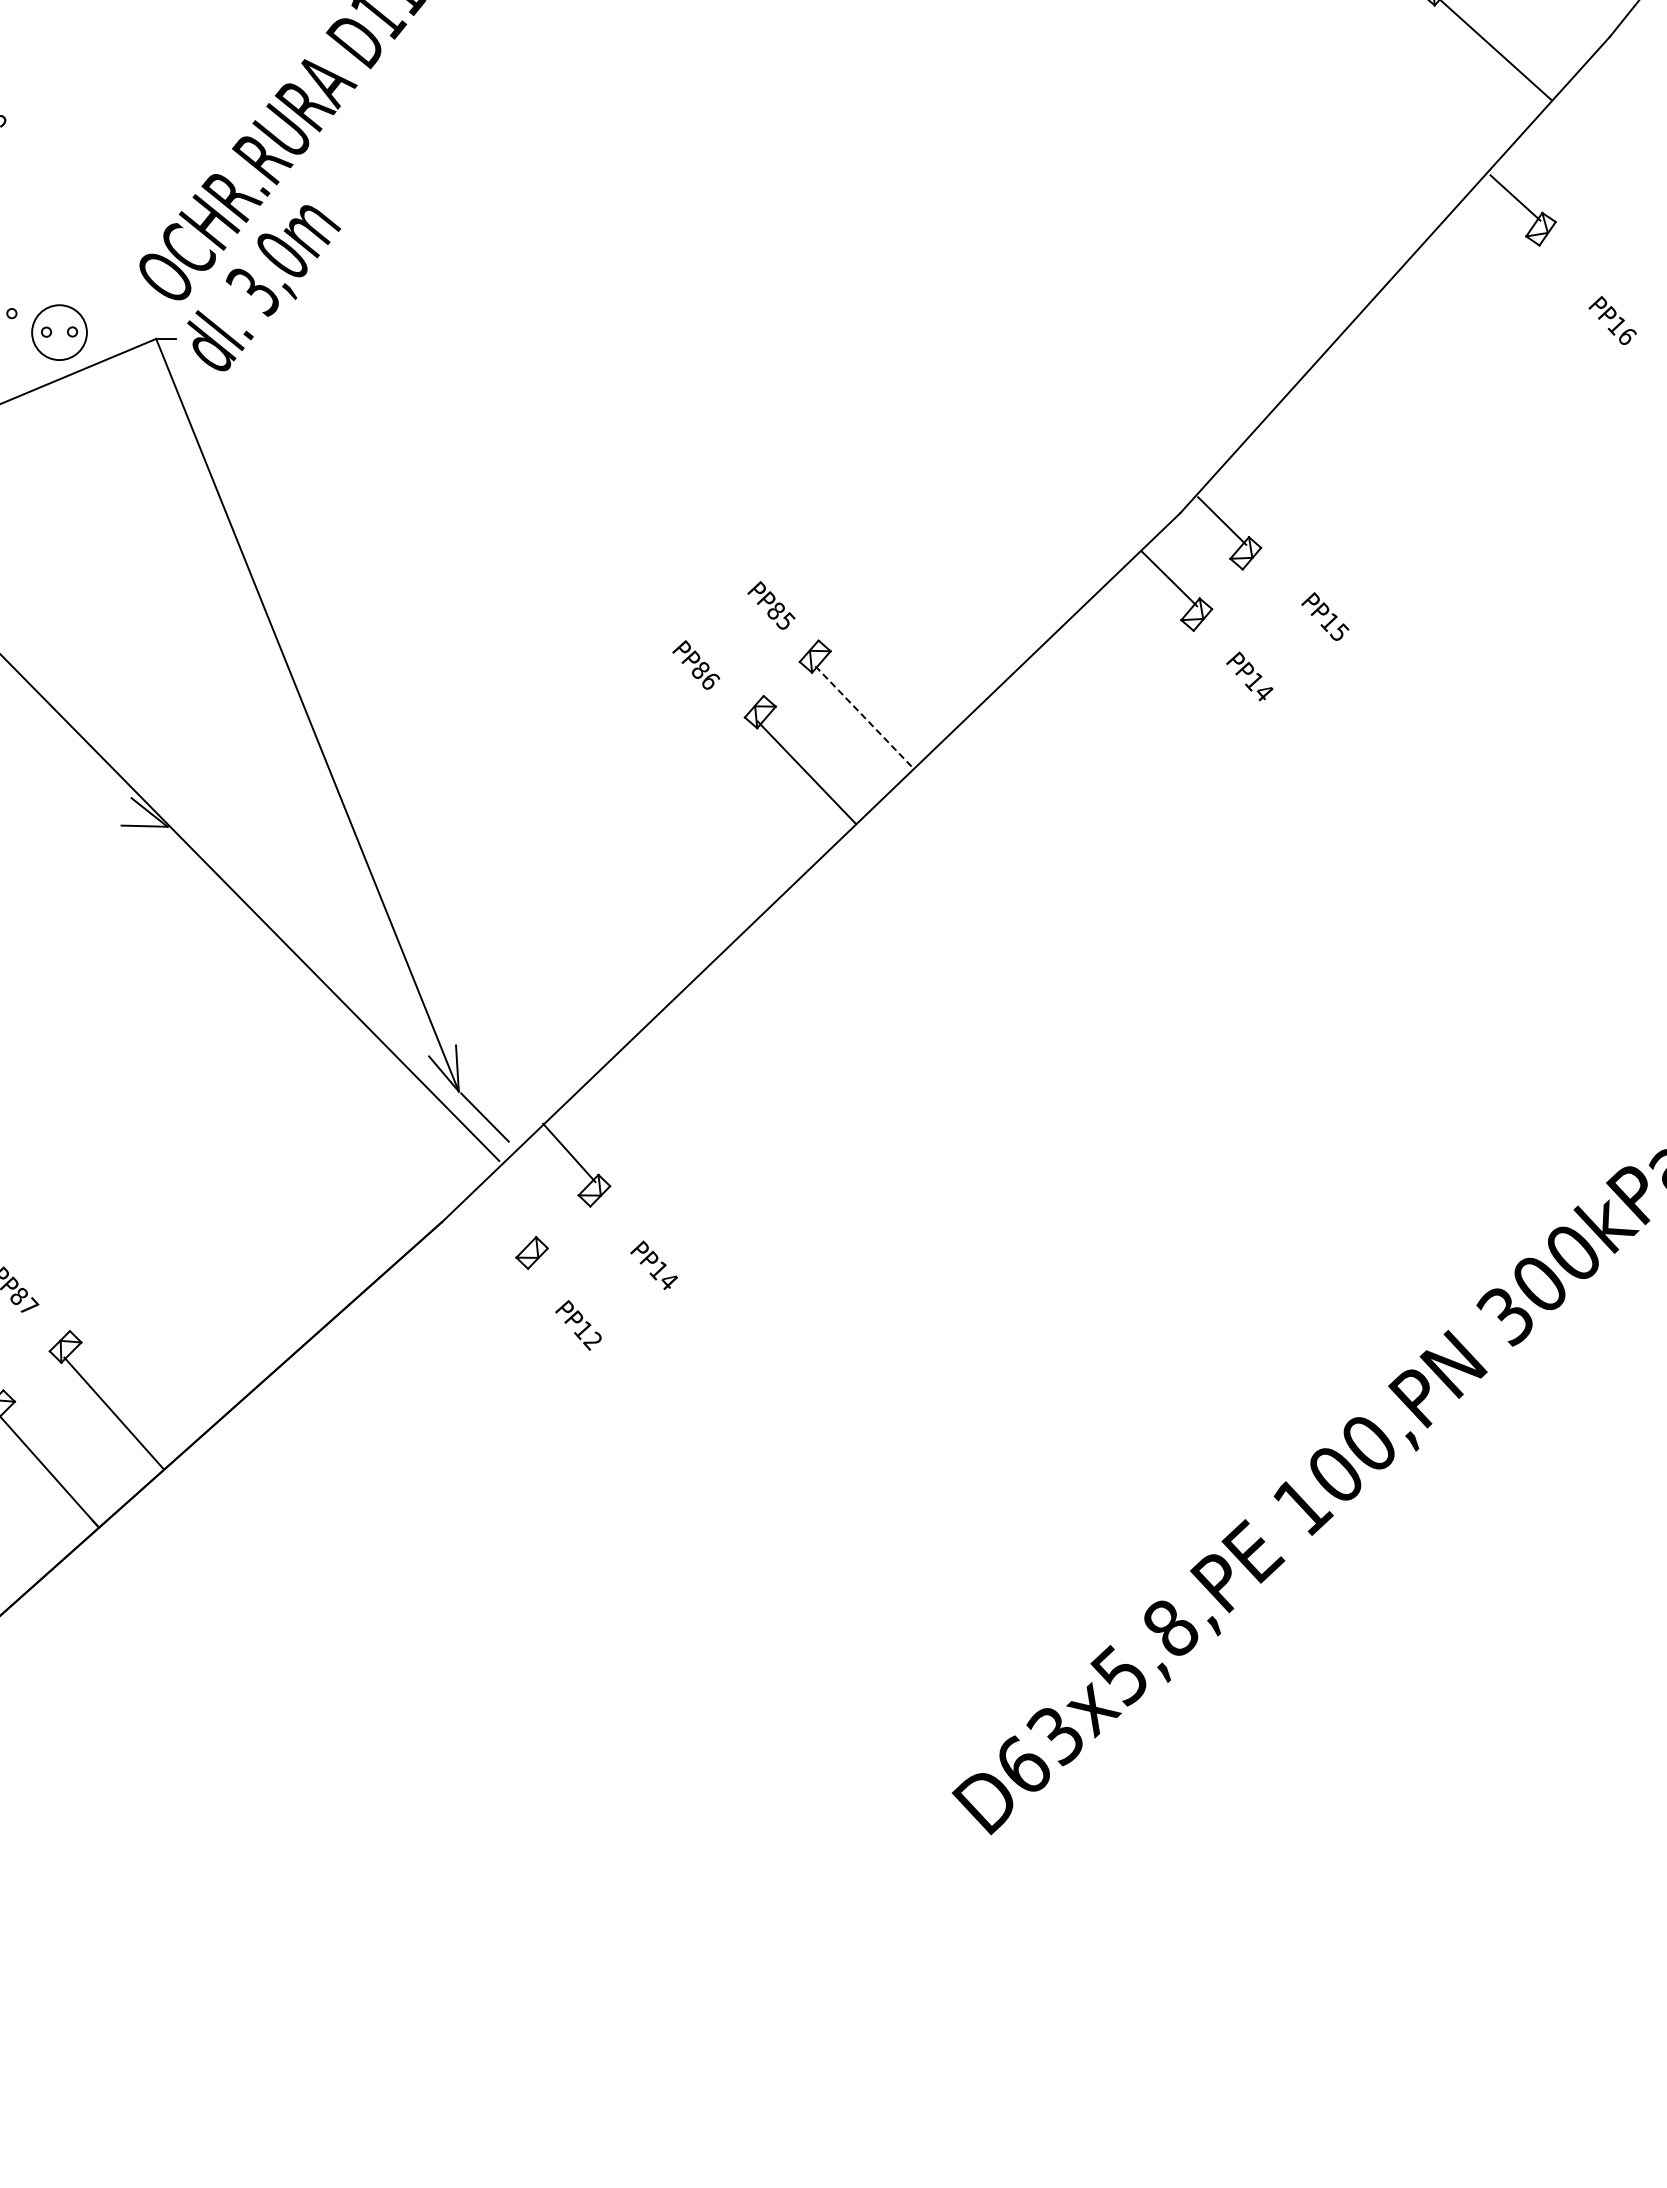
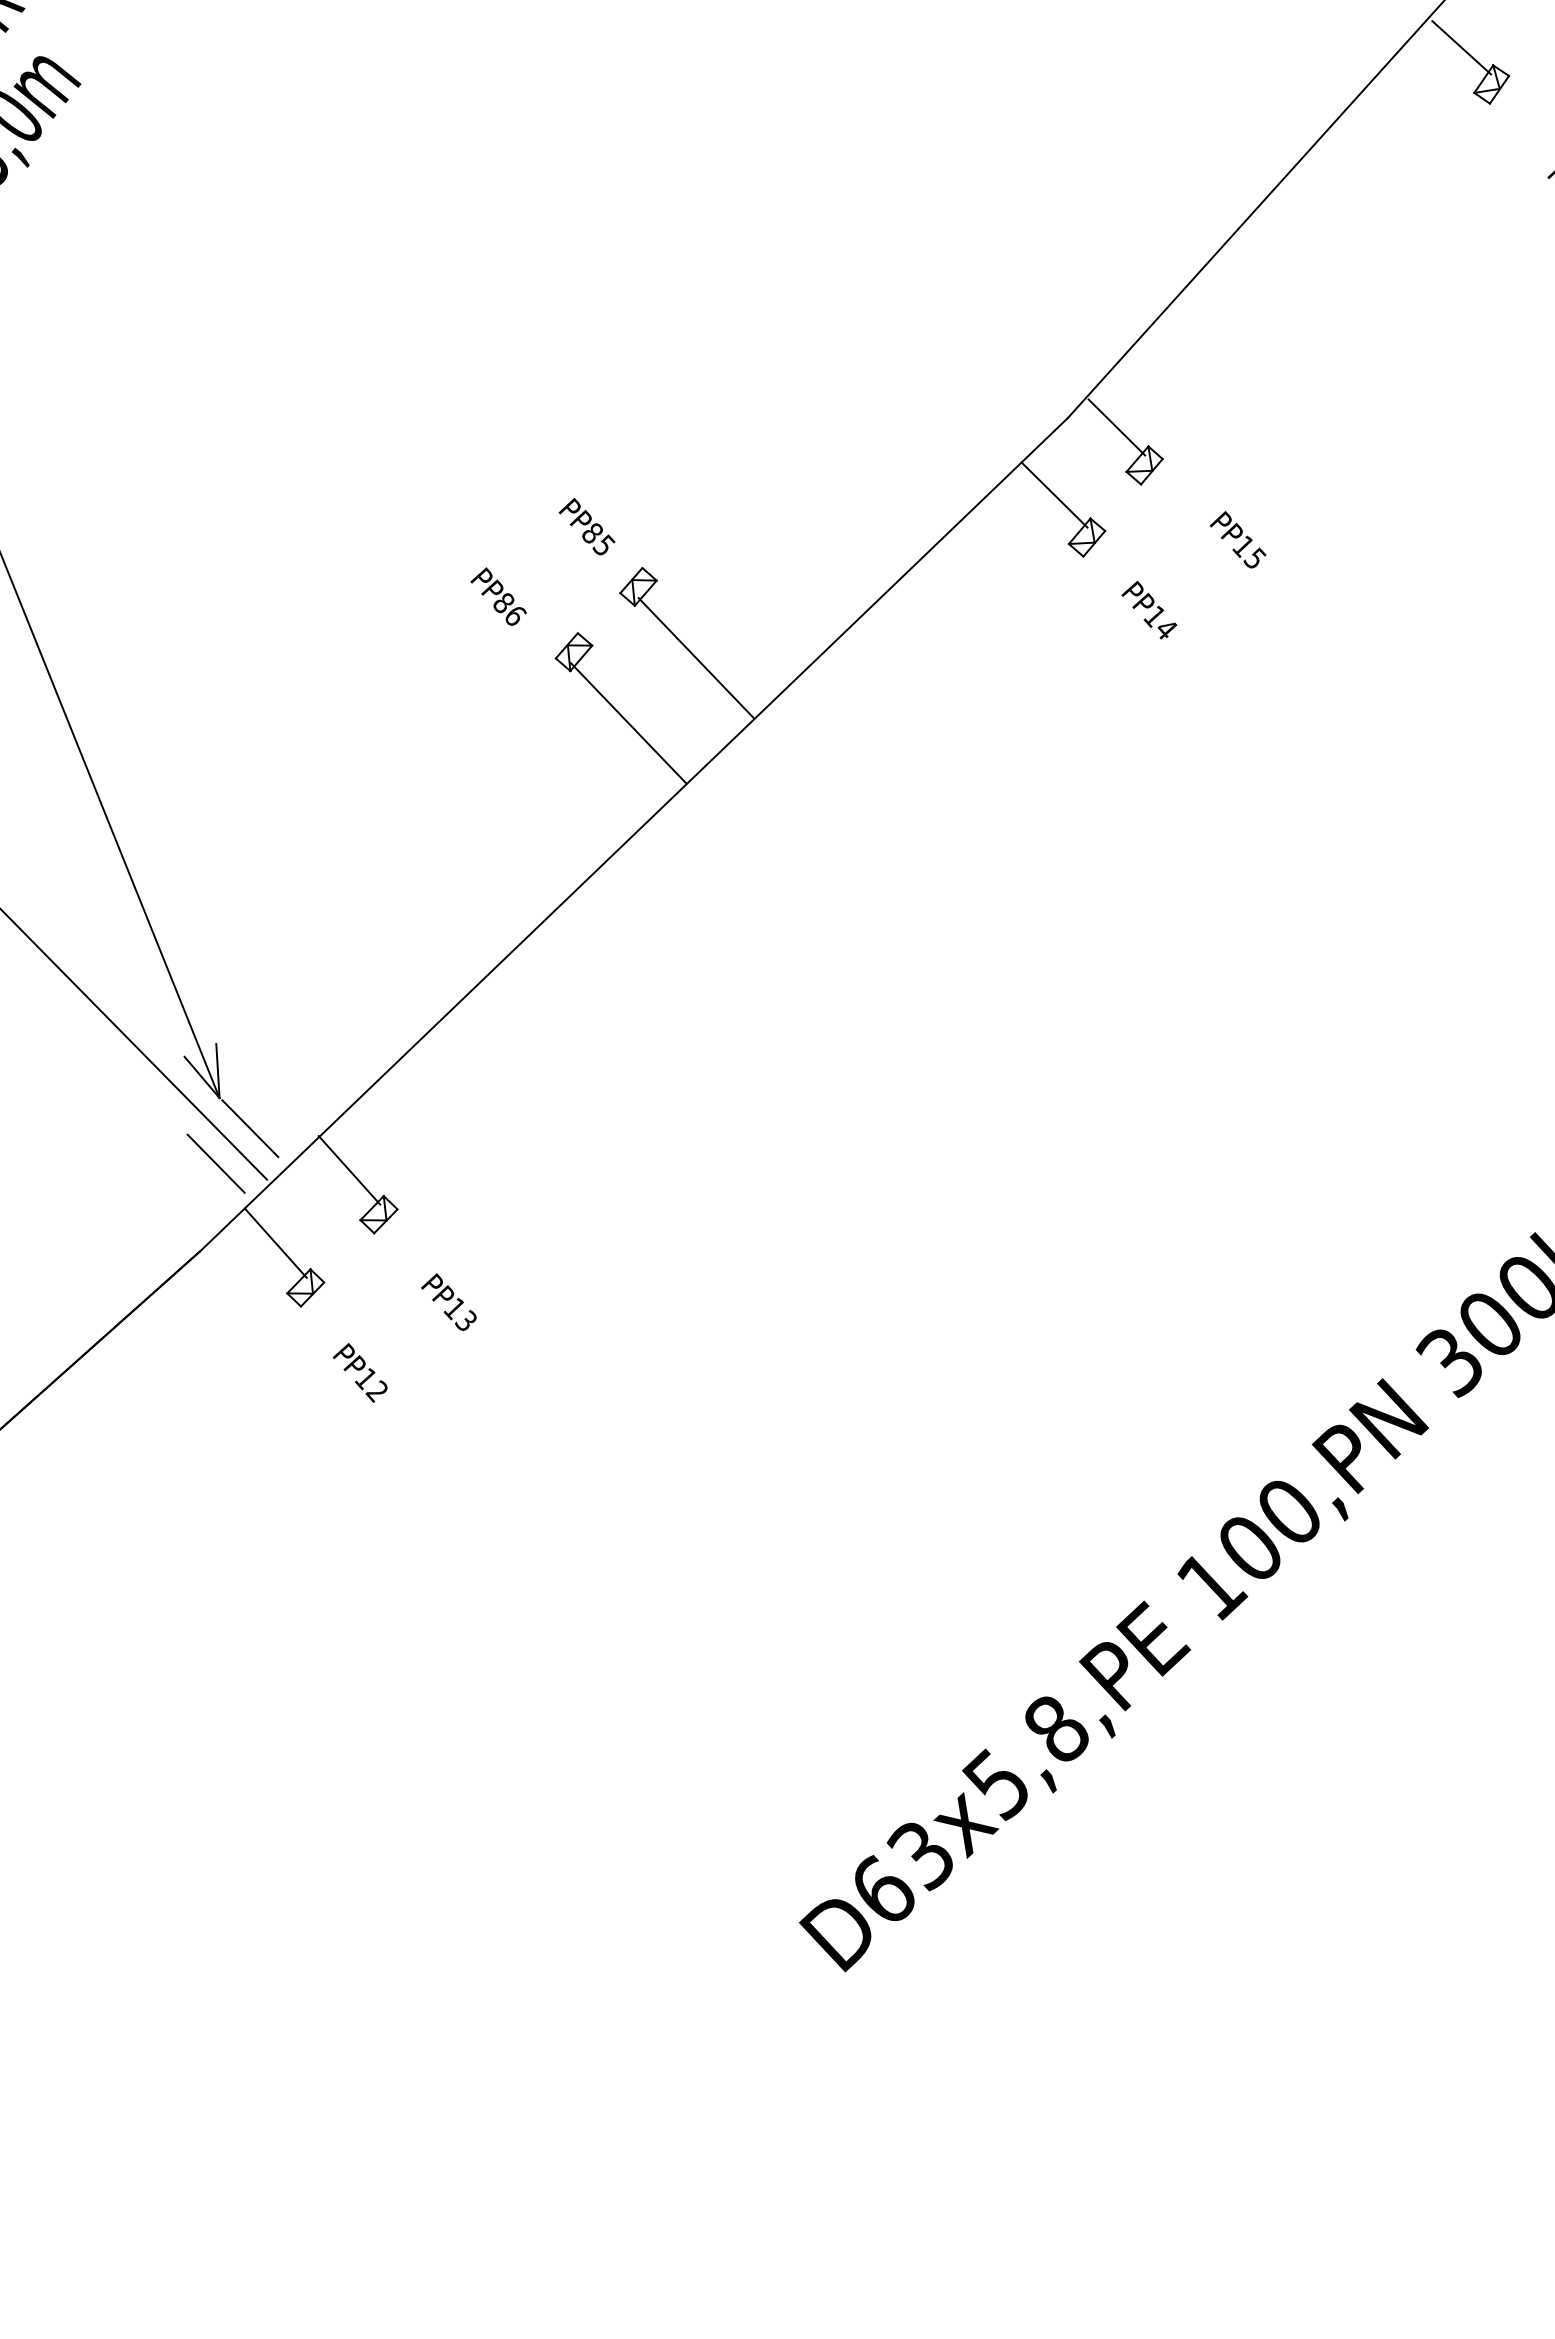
line: (864, 717) -> (696, 658), dashed -> solid
line: (455, 1147) -> (215, 1163), added
line: (506, 1215) -> (275, 1243), added
text: (668, 1280) -> (466, 1320), PP14 -> PP13

